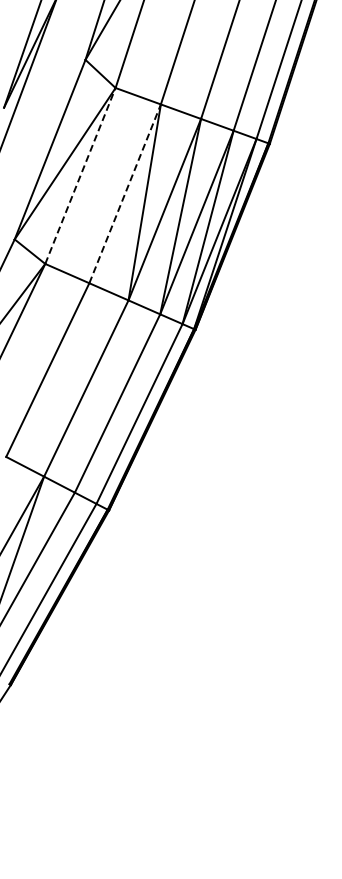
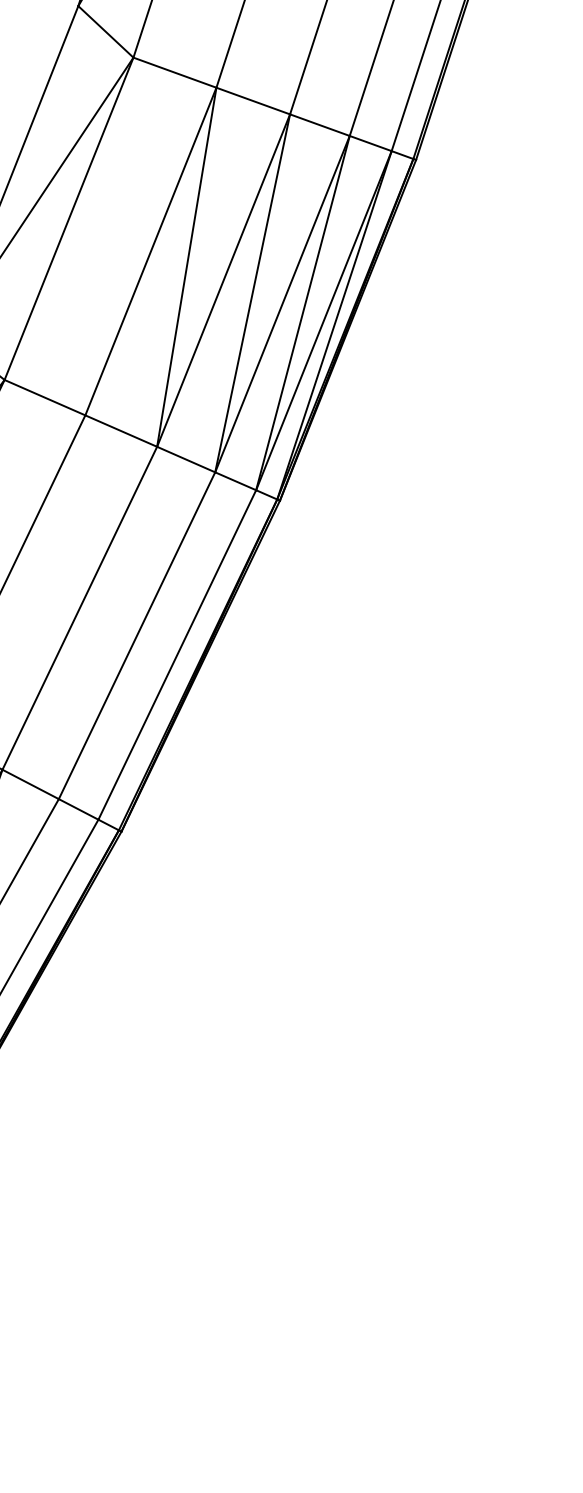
line: (80, 175) -> (69, 217), dashed -> solid
line: (125, 193) -> (151, 250), dashed -> solid

